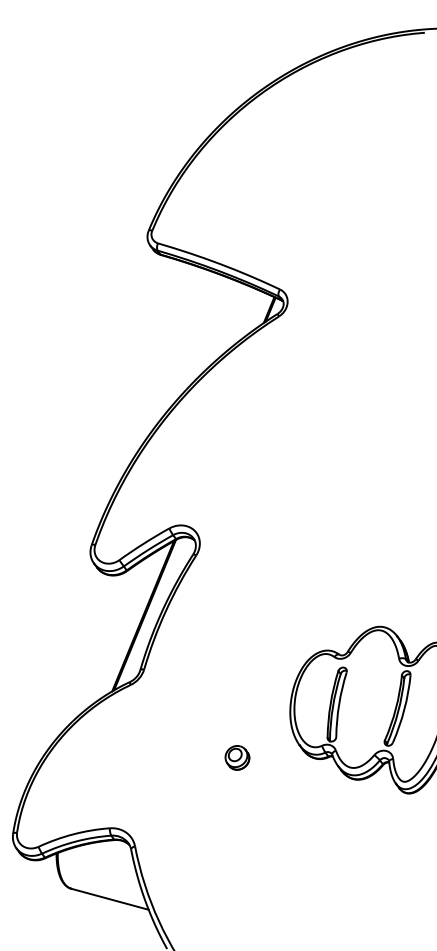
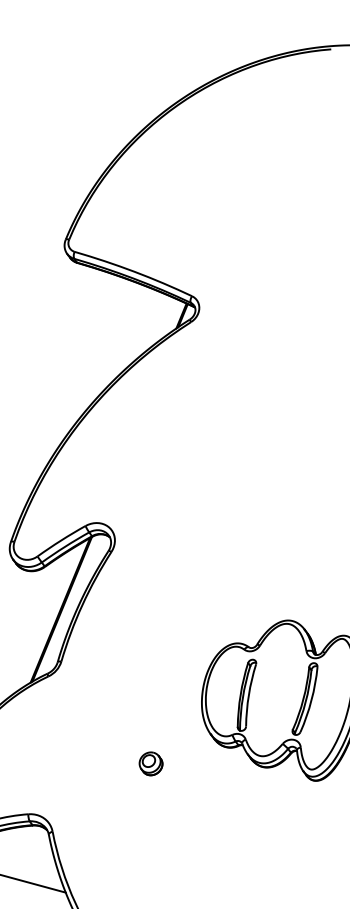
part: (237, 757) -> (151, 763), moved

